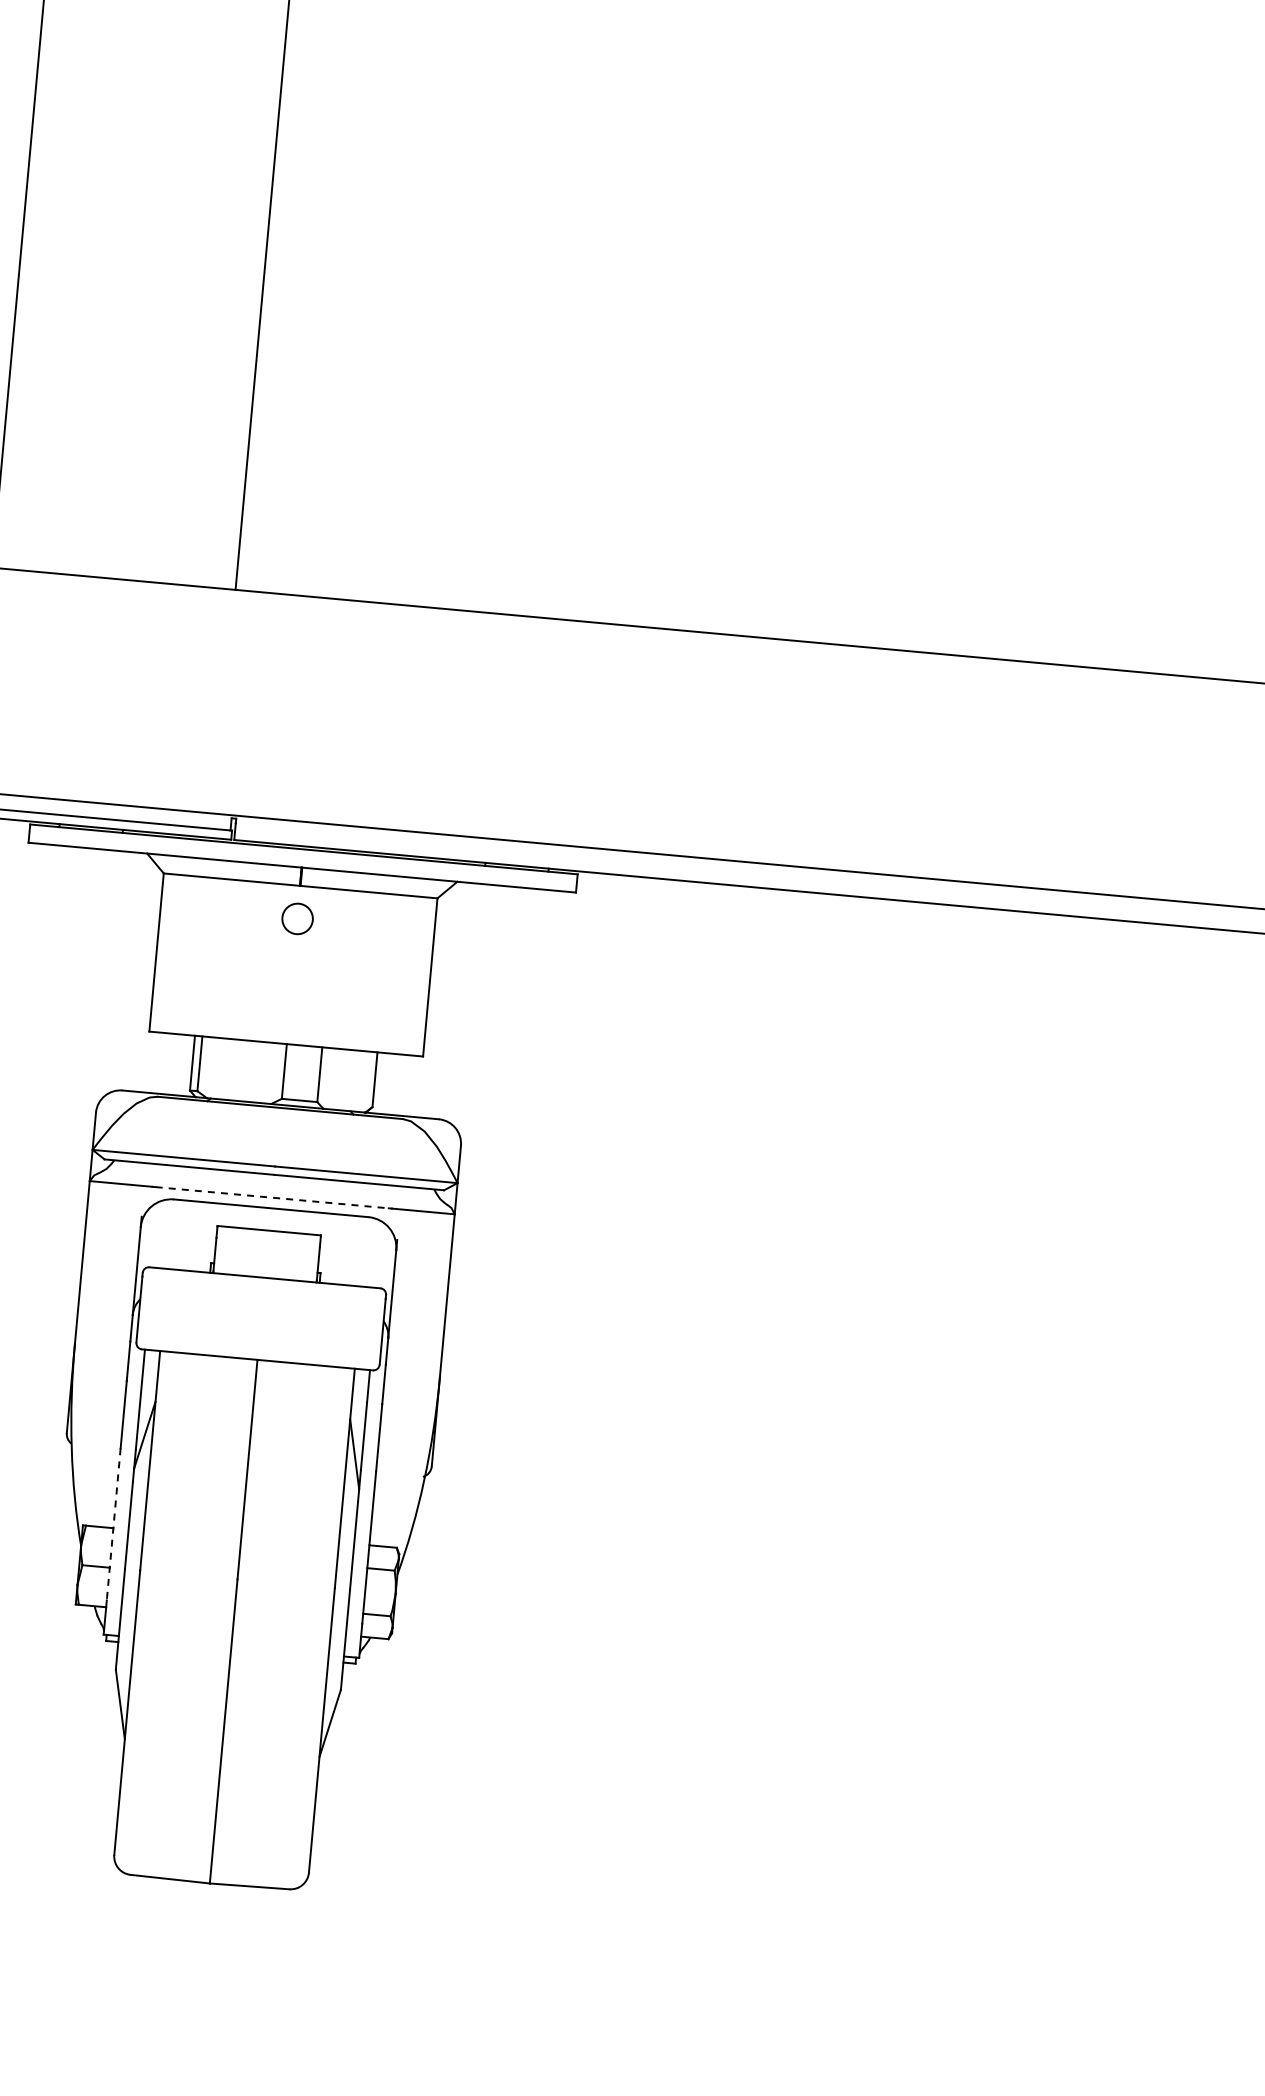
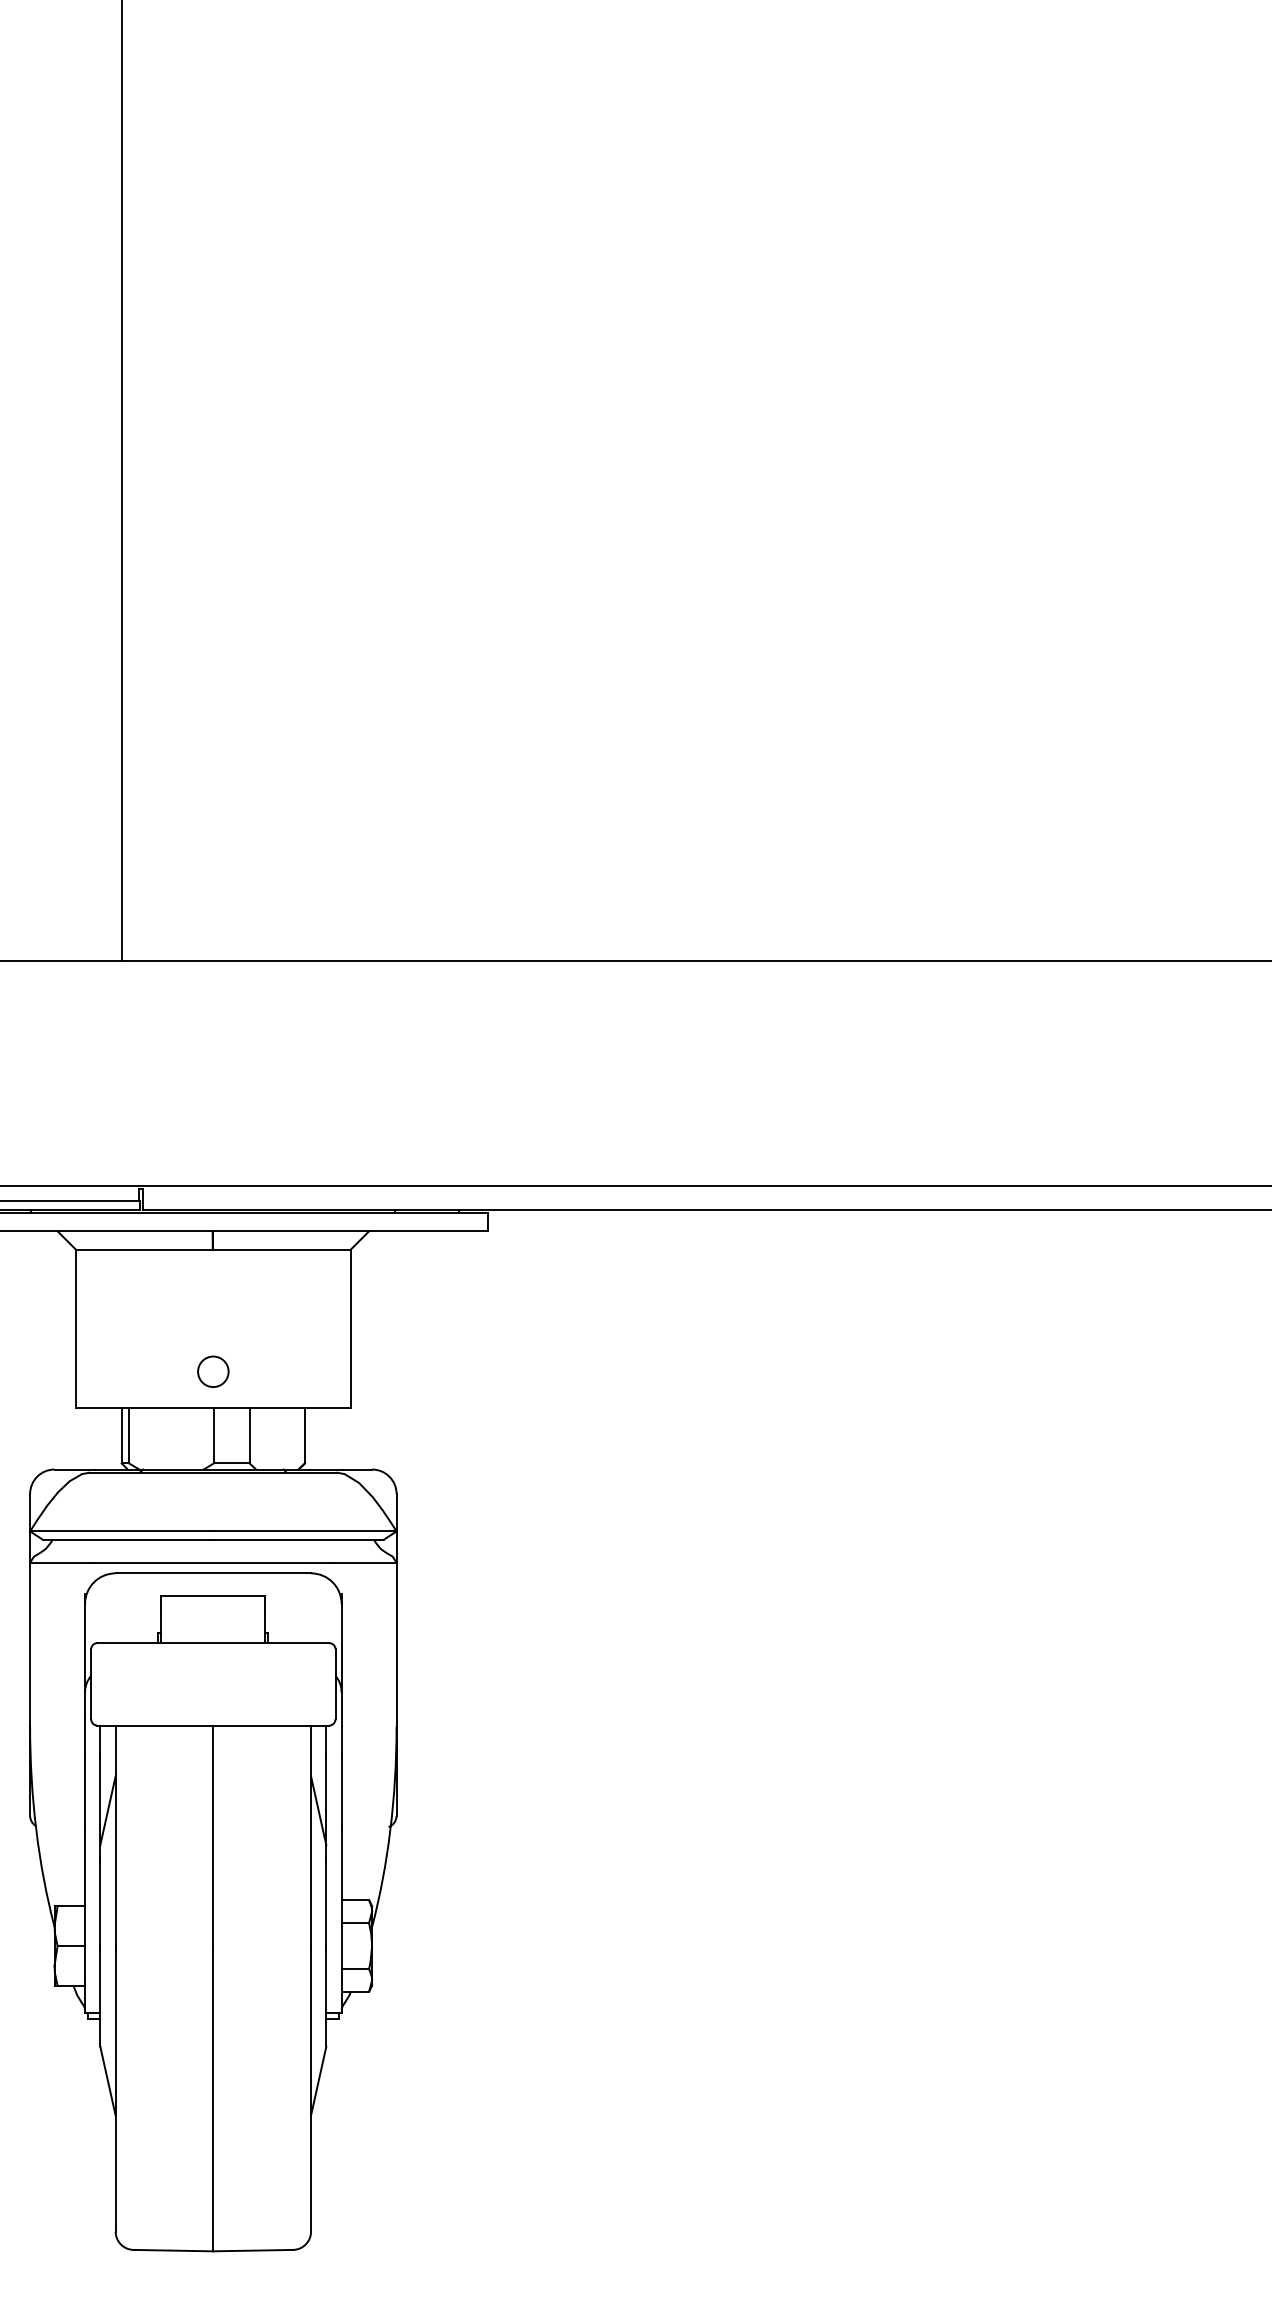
circle: (297, 918) -> (213, 1371), moved
line: (272, 1197) -> (213, 1562), dashed -> solid
line: (114, 1524) -> (85, 1902), dashed -> solid

